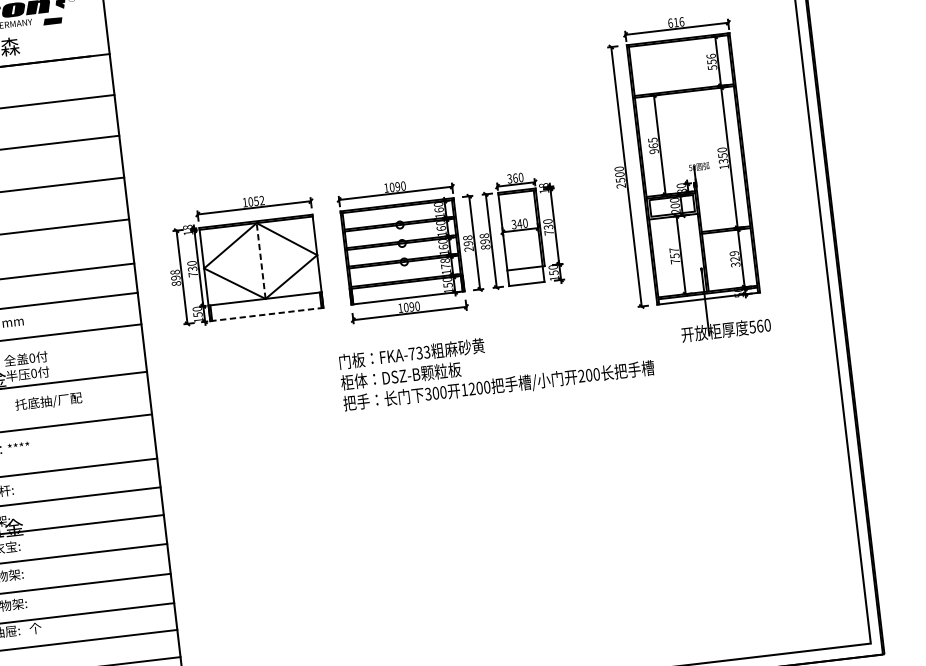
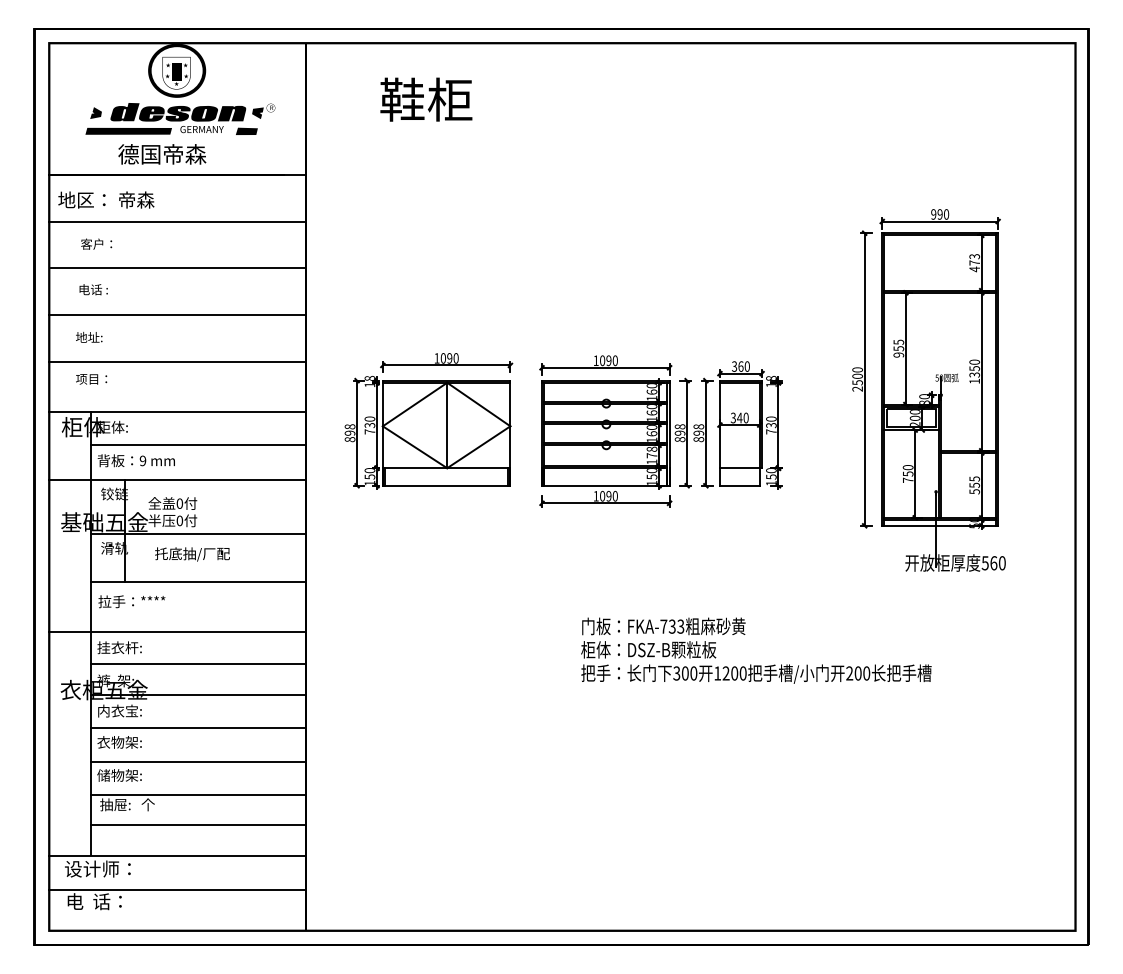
text: (676, 22) -> (940, 214), 616 -> 990
text: (711, 62) -> (974, 263), 556 -> 473
text: (653, 145) -> (898, 348), 965 -> 955
text: (258, 201) -> (452, 358), 1052 -> 1090
text: (468, 249) -> (679, 439), 298 -> 898
text: (673, 250) -> (907, 467), 757 -> 750
text: (734, 259) -> (974, 485), 329 -> 555
line: (261, 261) -> (447, 425), dashed -> solid
line: (266, 314) -> (446, 485), dashed -> solid
text: (496, 365) -> (756, 650), moved

